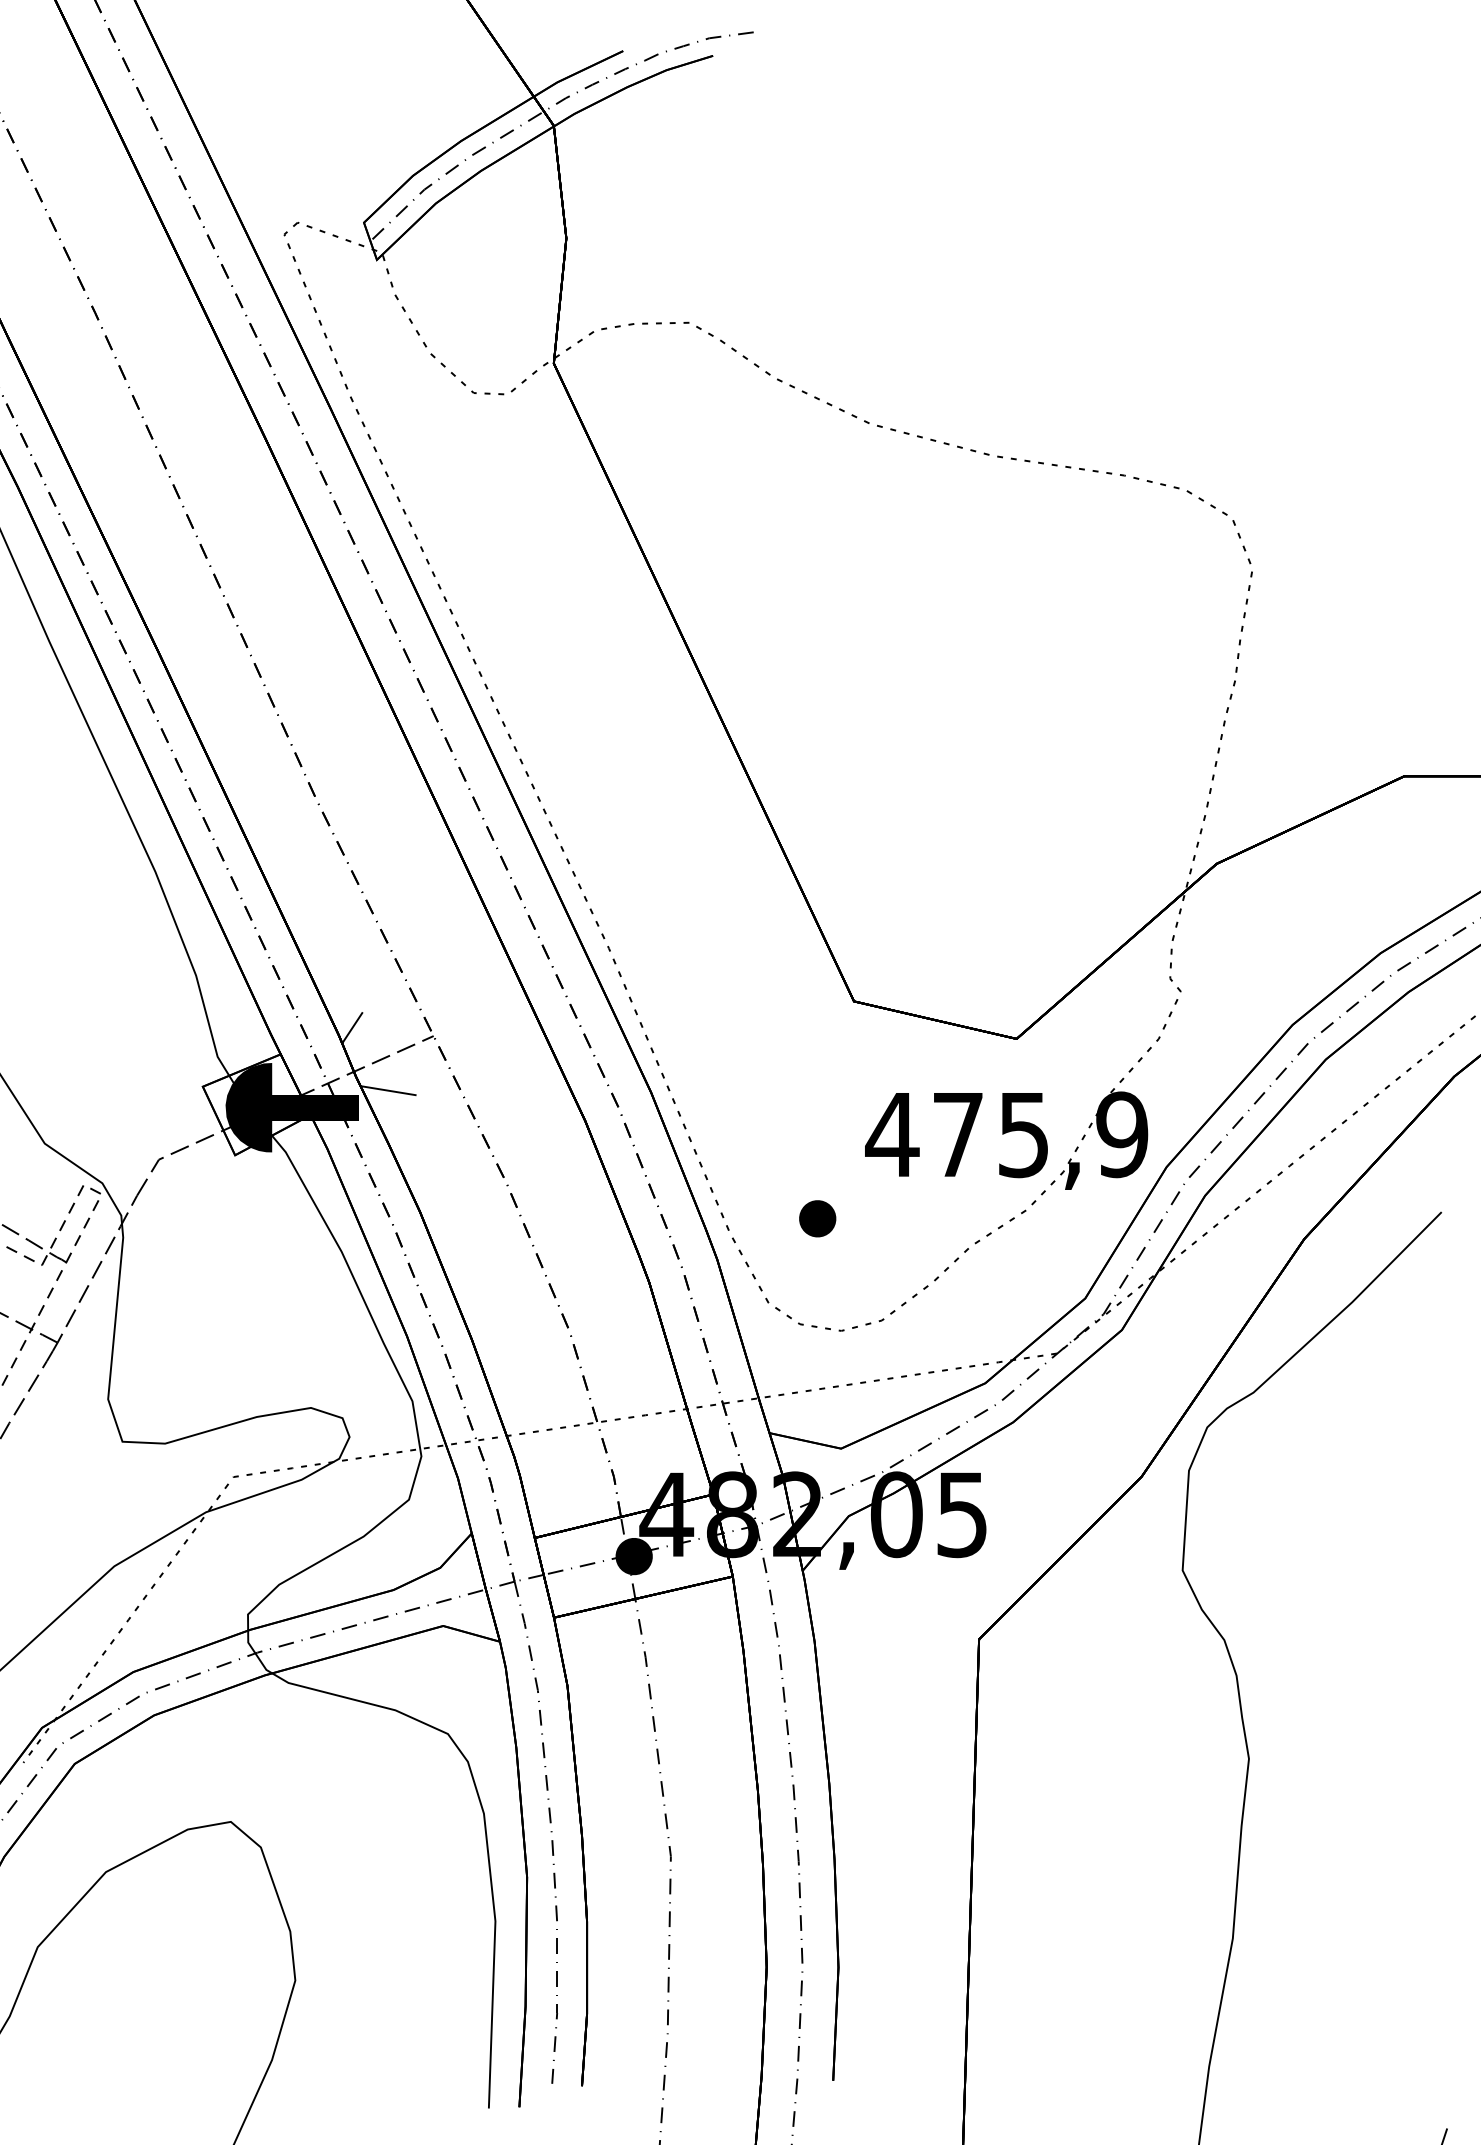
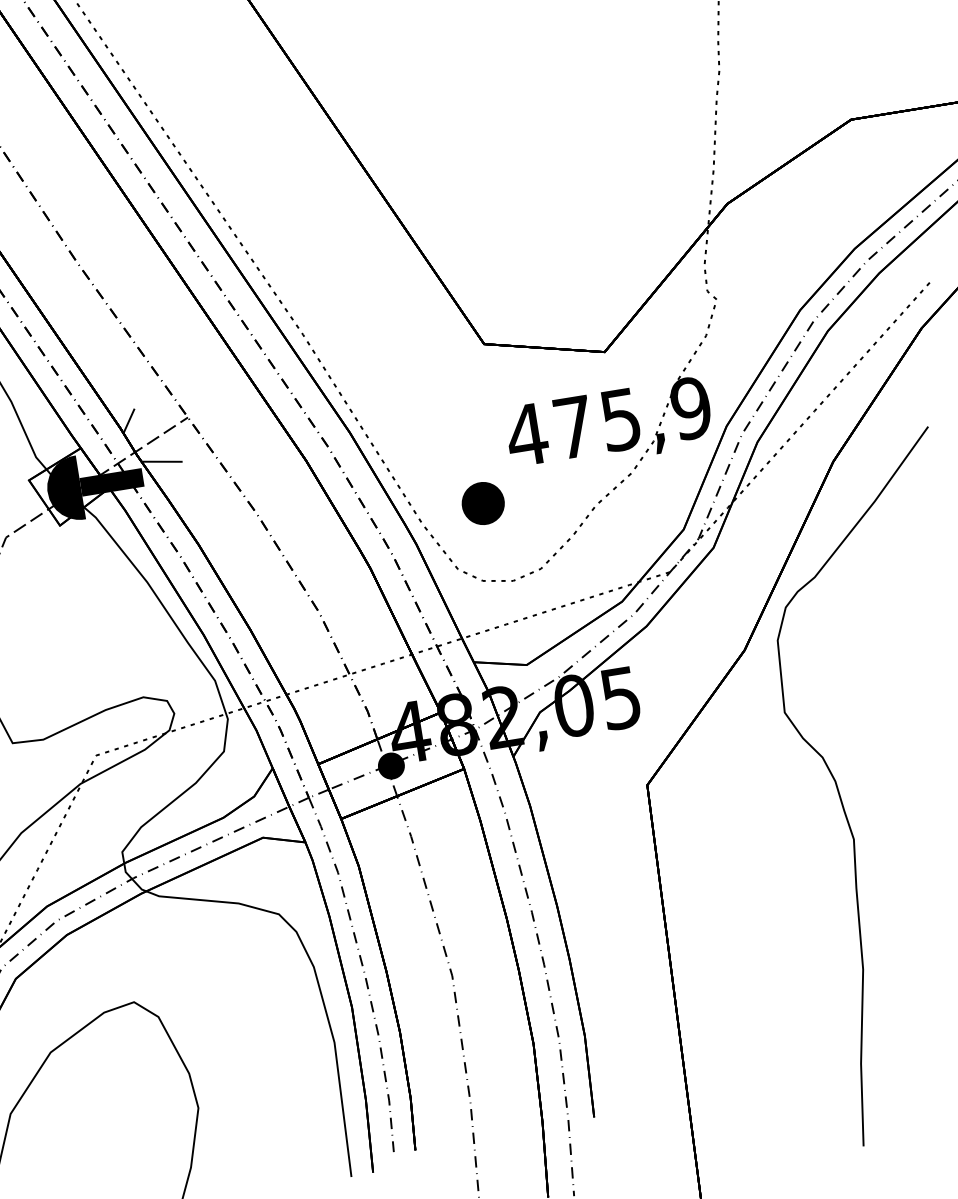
part: (817, 1218) -> (483, 503), size x1.6

